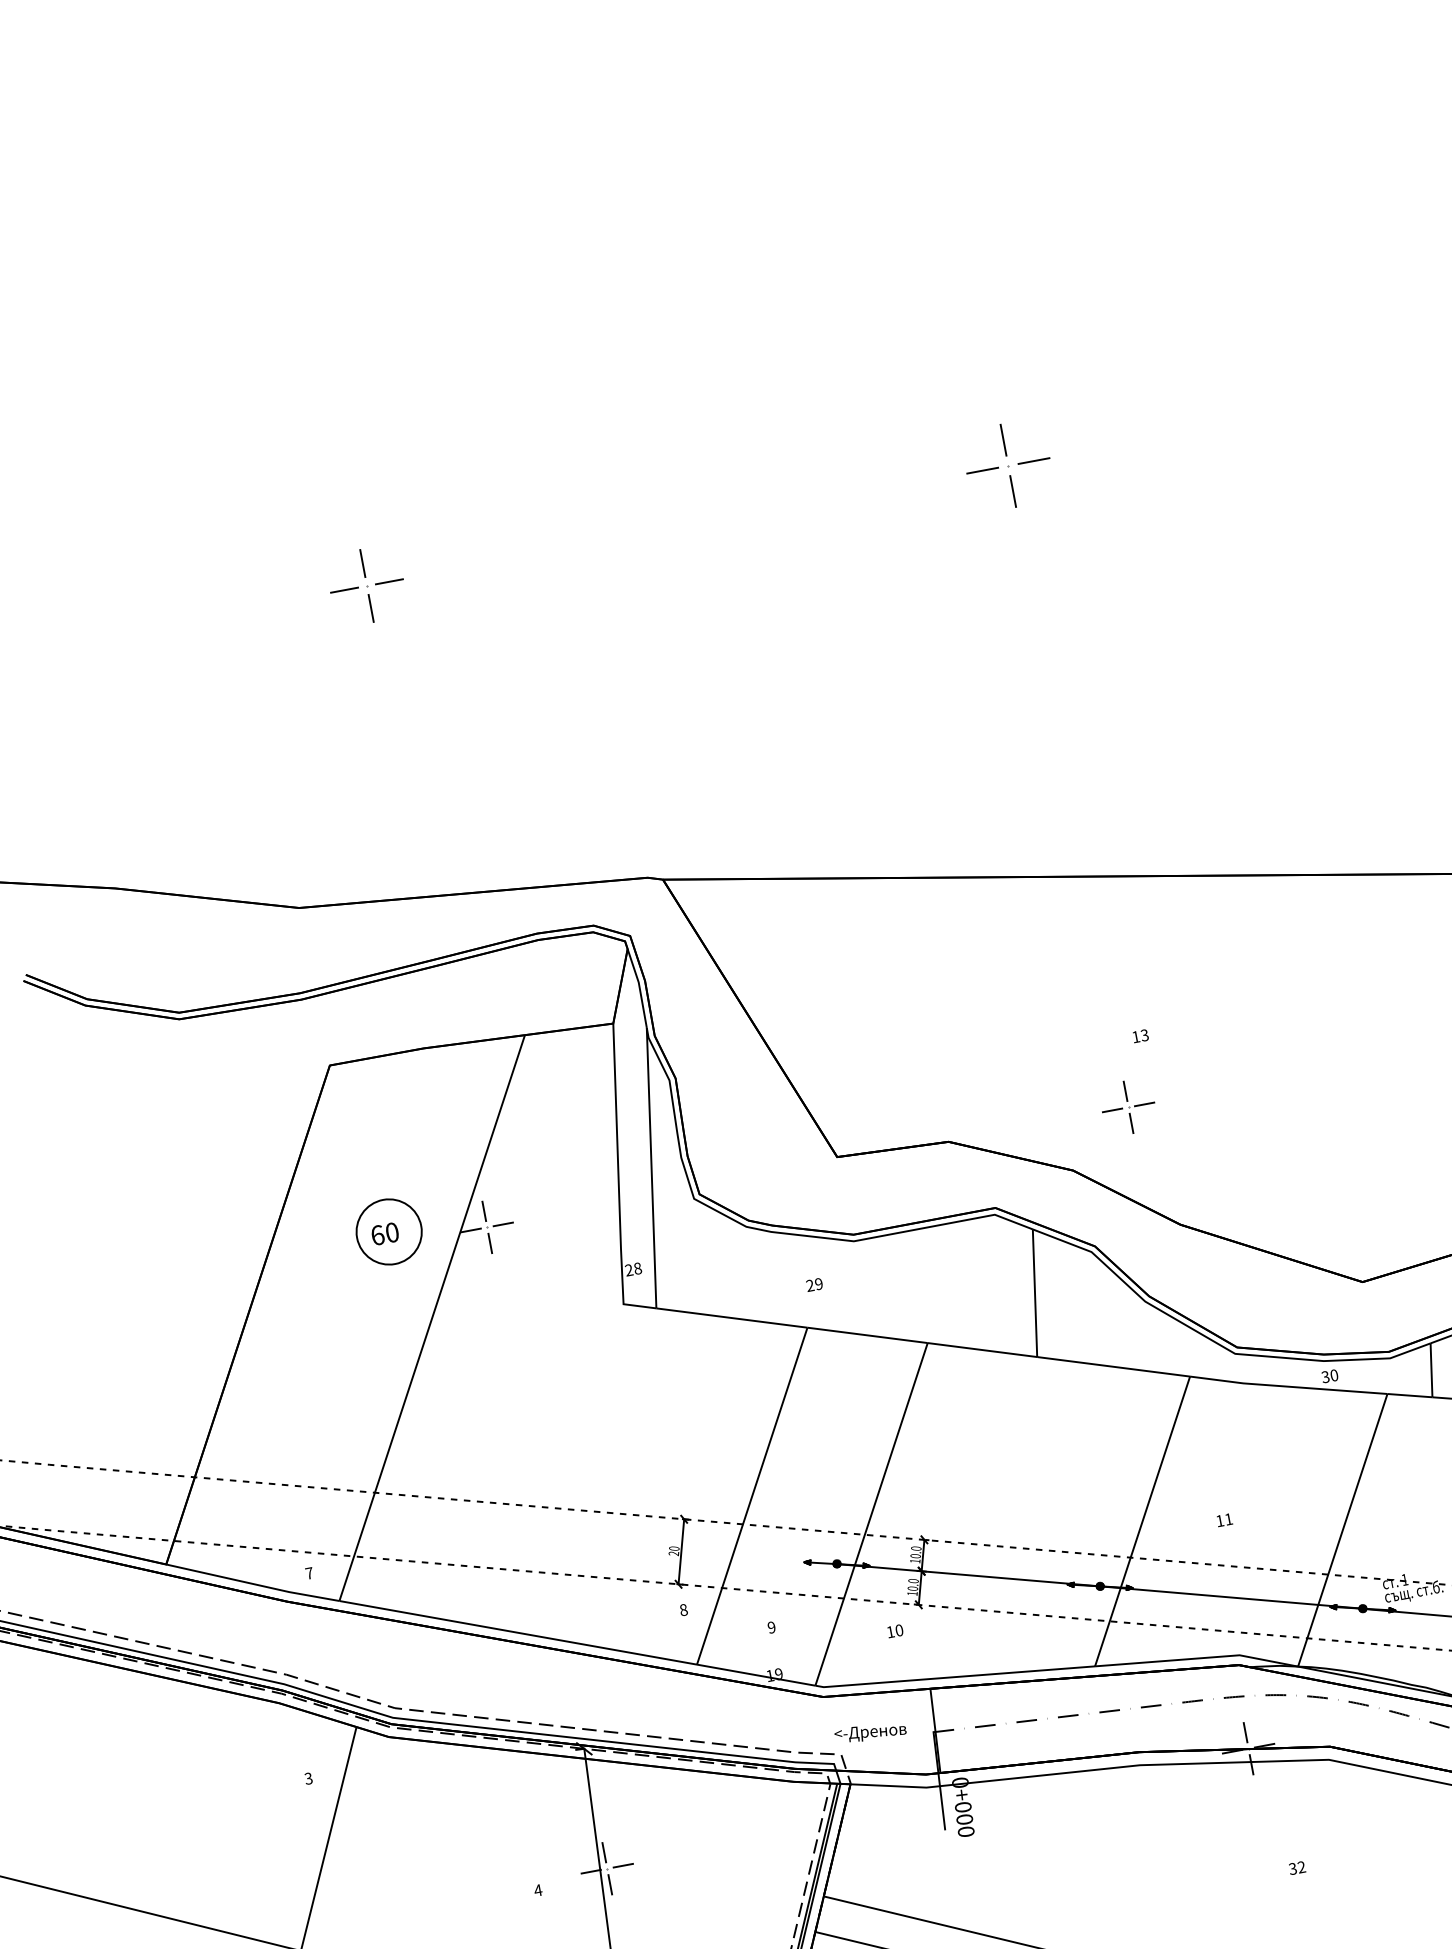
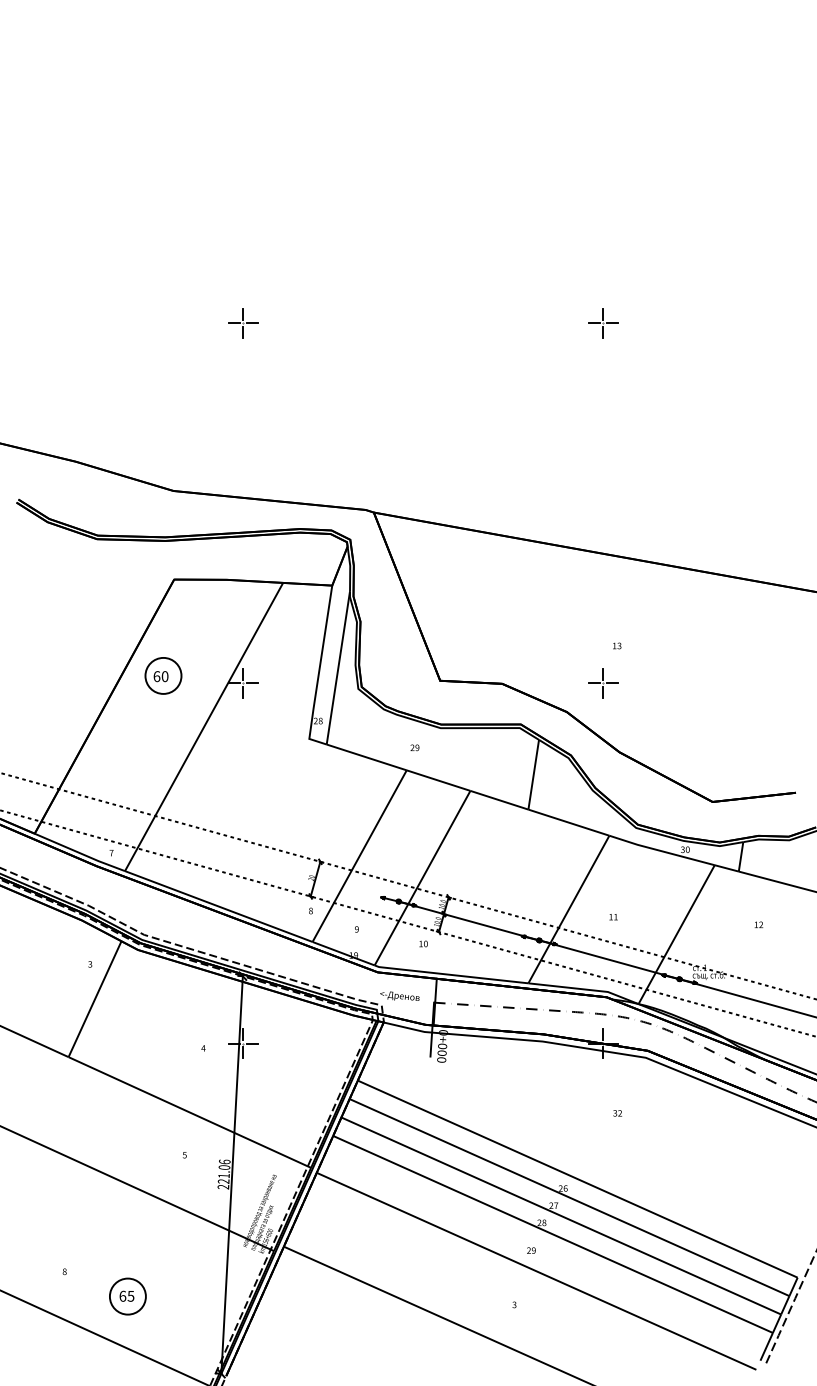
part: (1008, 466) -> (603, 323), size x0.62
part: (367, 586) -> (243, 323), size x0.71
part: (389, 1231) -> (163, 675), moved

